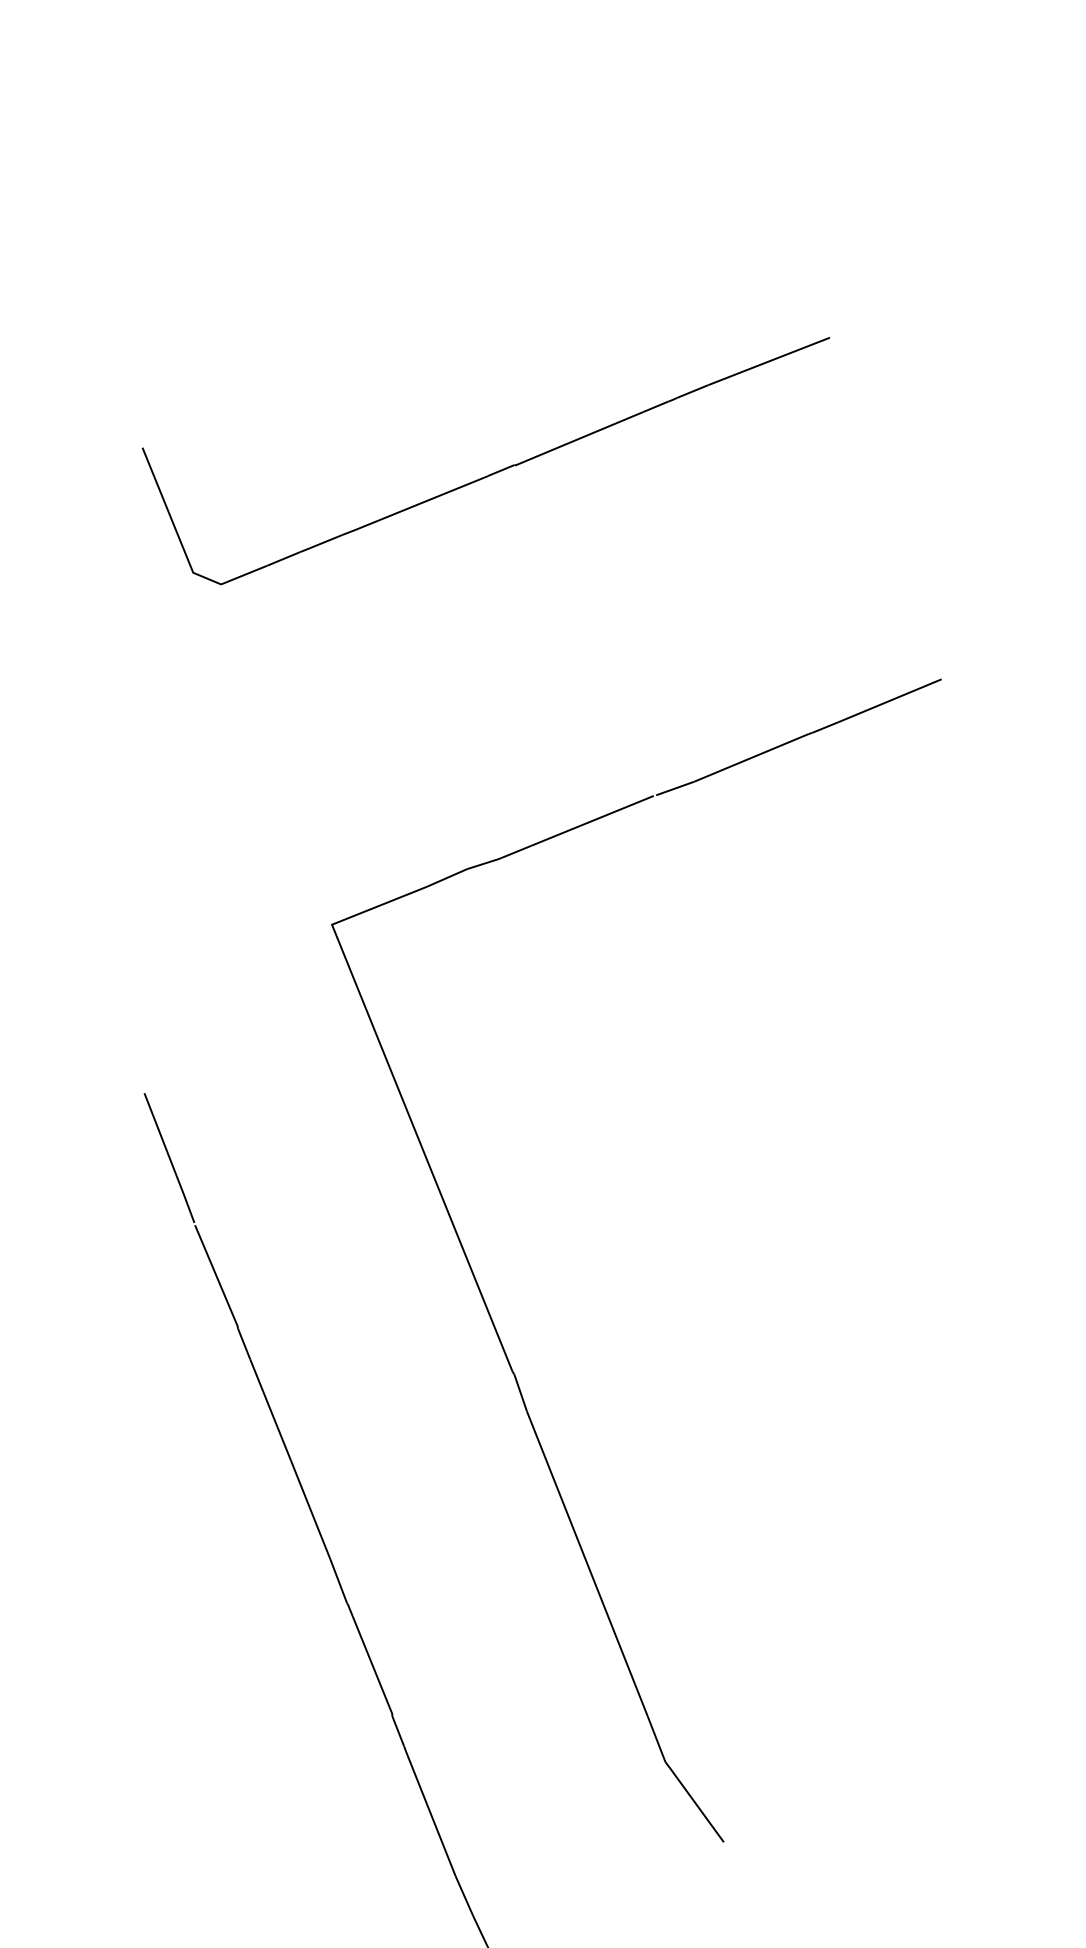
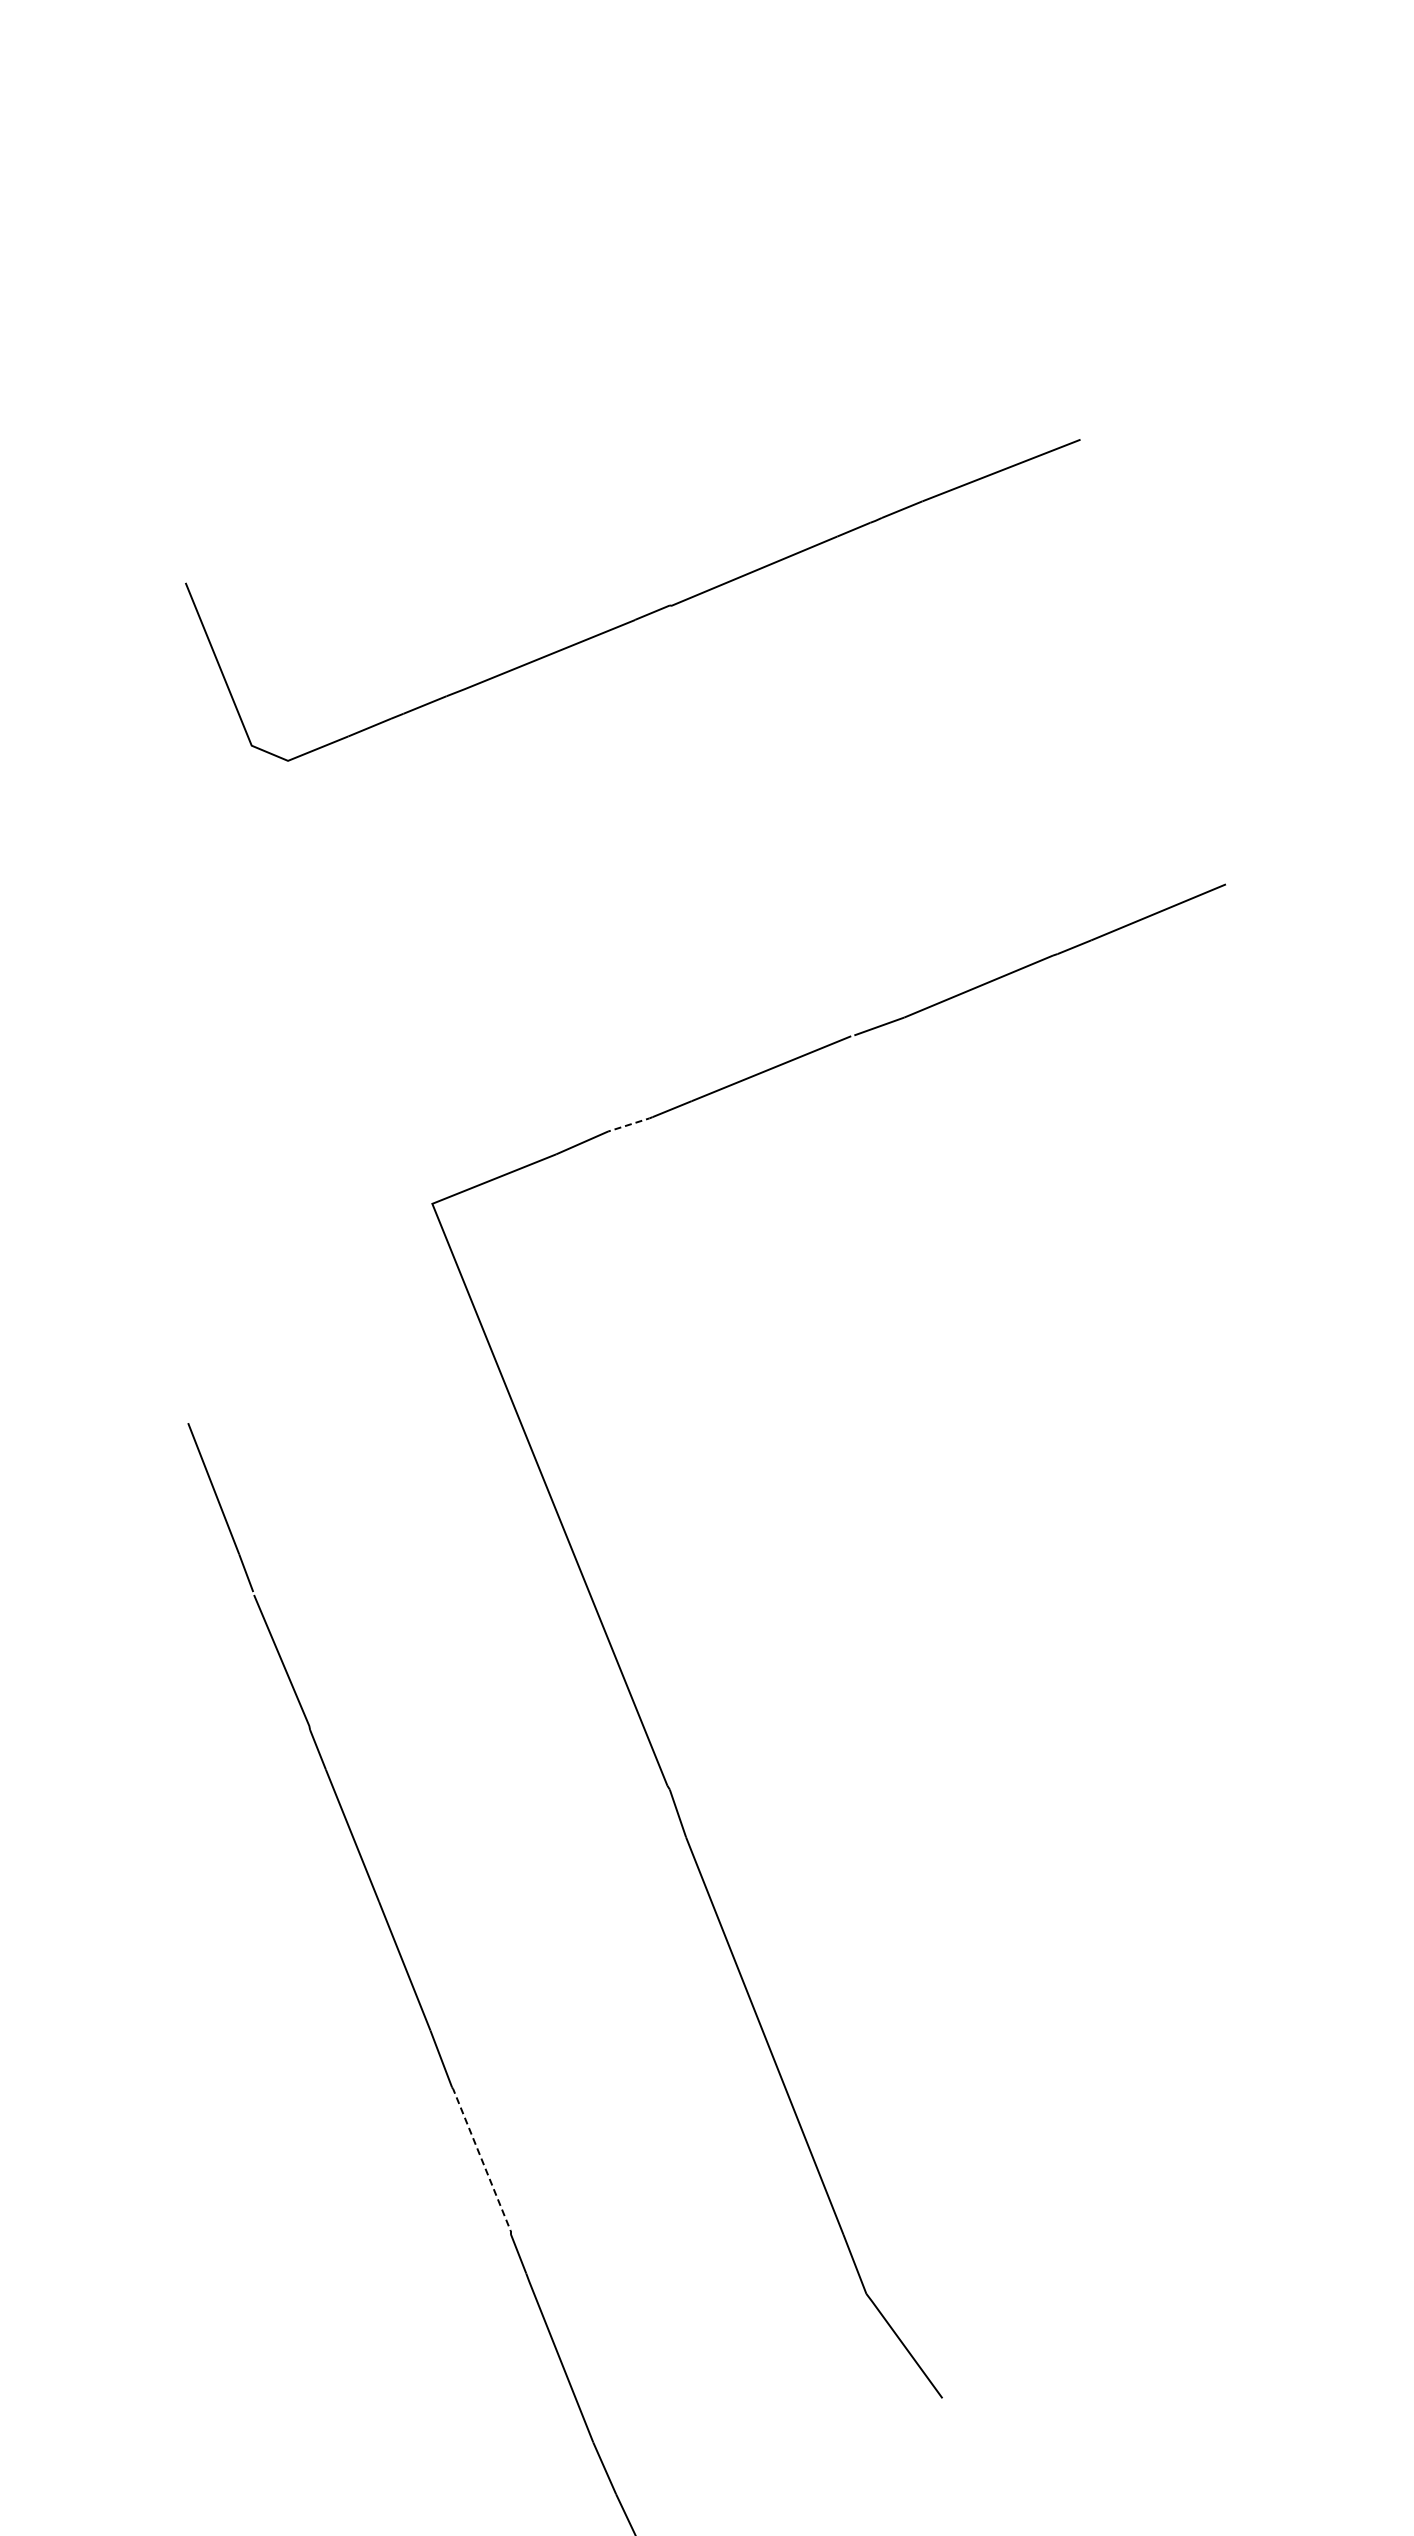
line: (484, 863) -> (630, 1124), solid -> dashed
line: (370, 1659) -> (482, 2160), solid -> dashed

